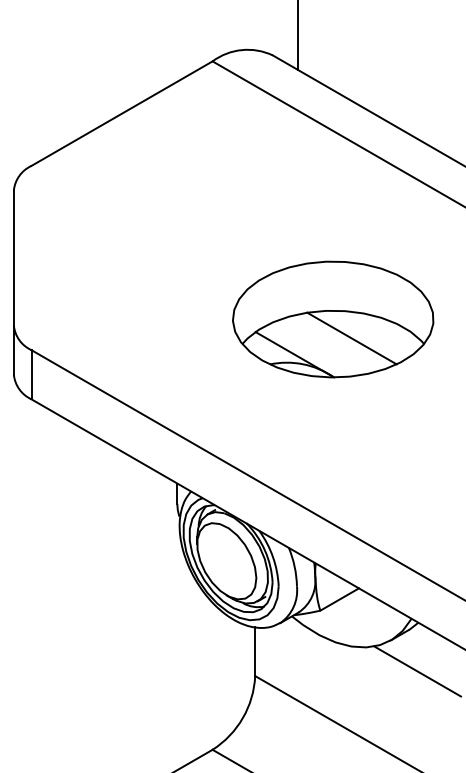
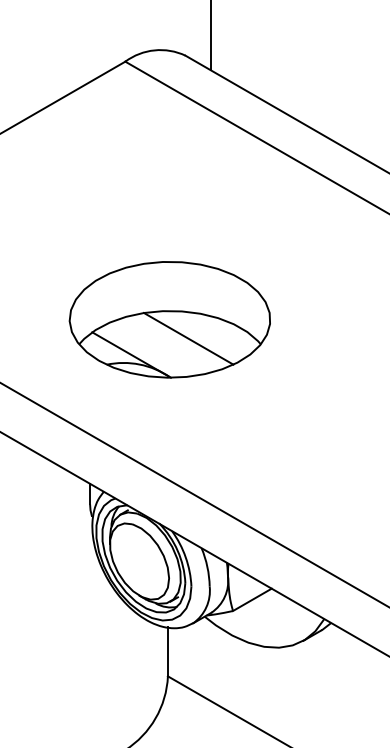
part: (333, 319) -> (170, 319), moved
line: (417, 671) -> (330, 671), removed

